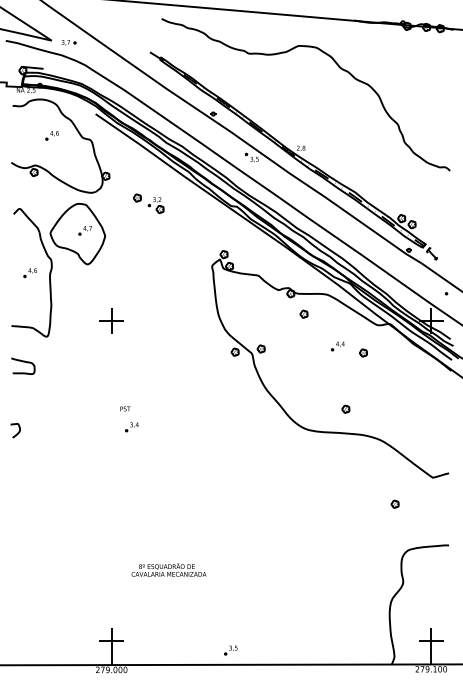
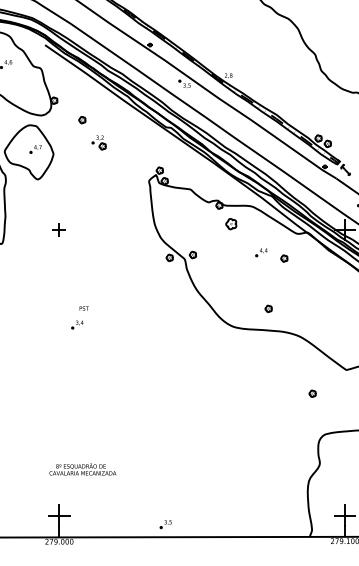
part: (155, 205) -> (98, 142), moved
part: (303, 313) -> (230, 223), size x1.6
part: (111, 320) -> (59, 229), size x0.6
text: (125, 408) -> (84, 308), moved
text: (168, 569) -> (82, 469), moved

